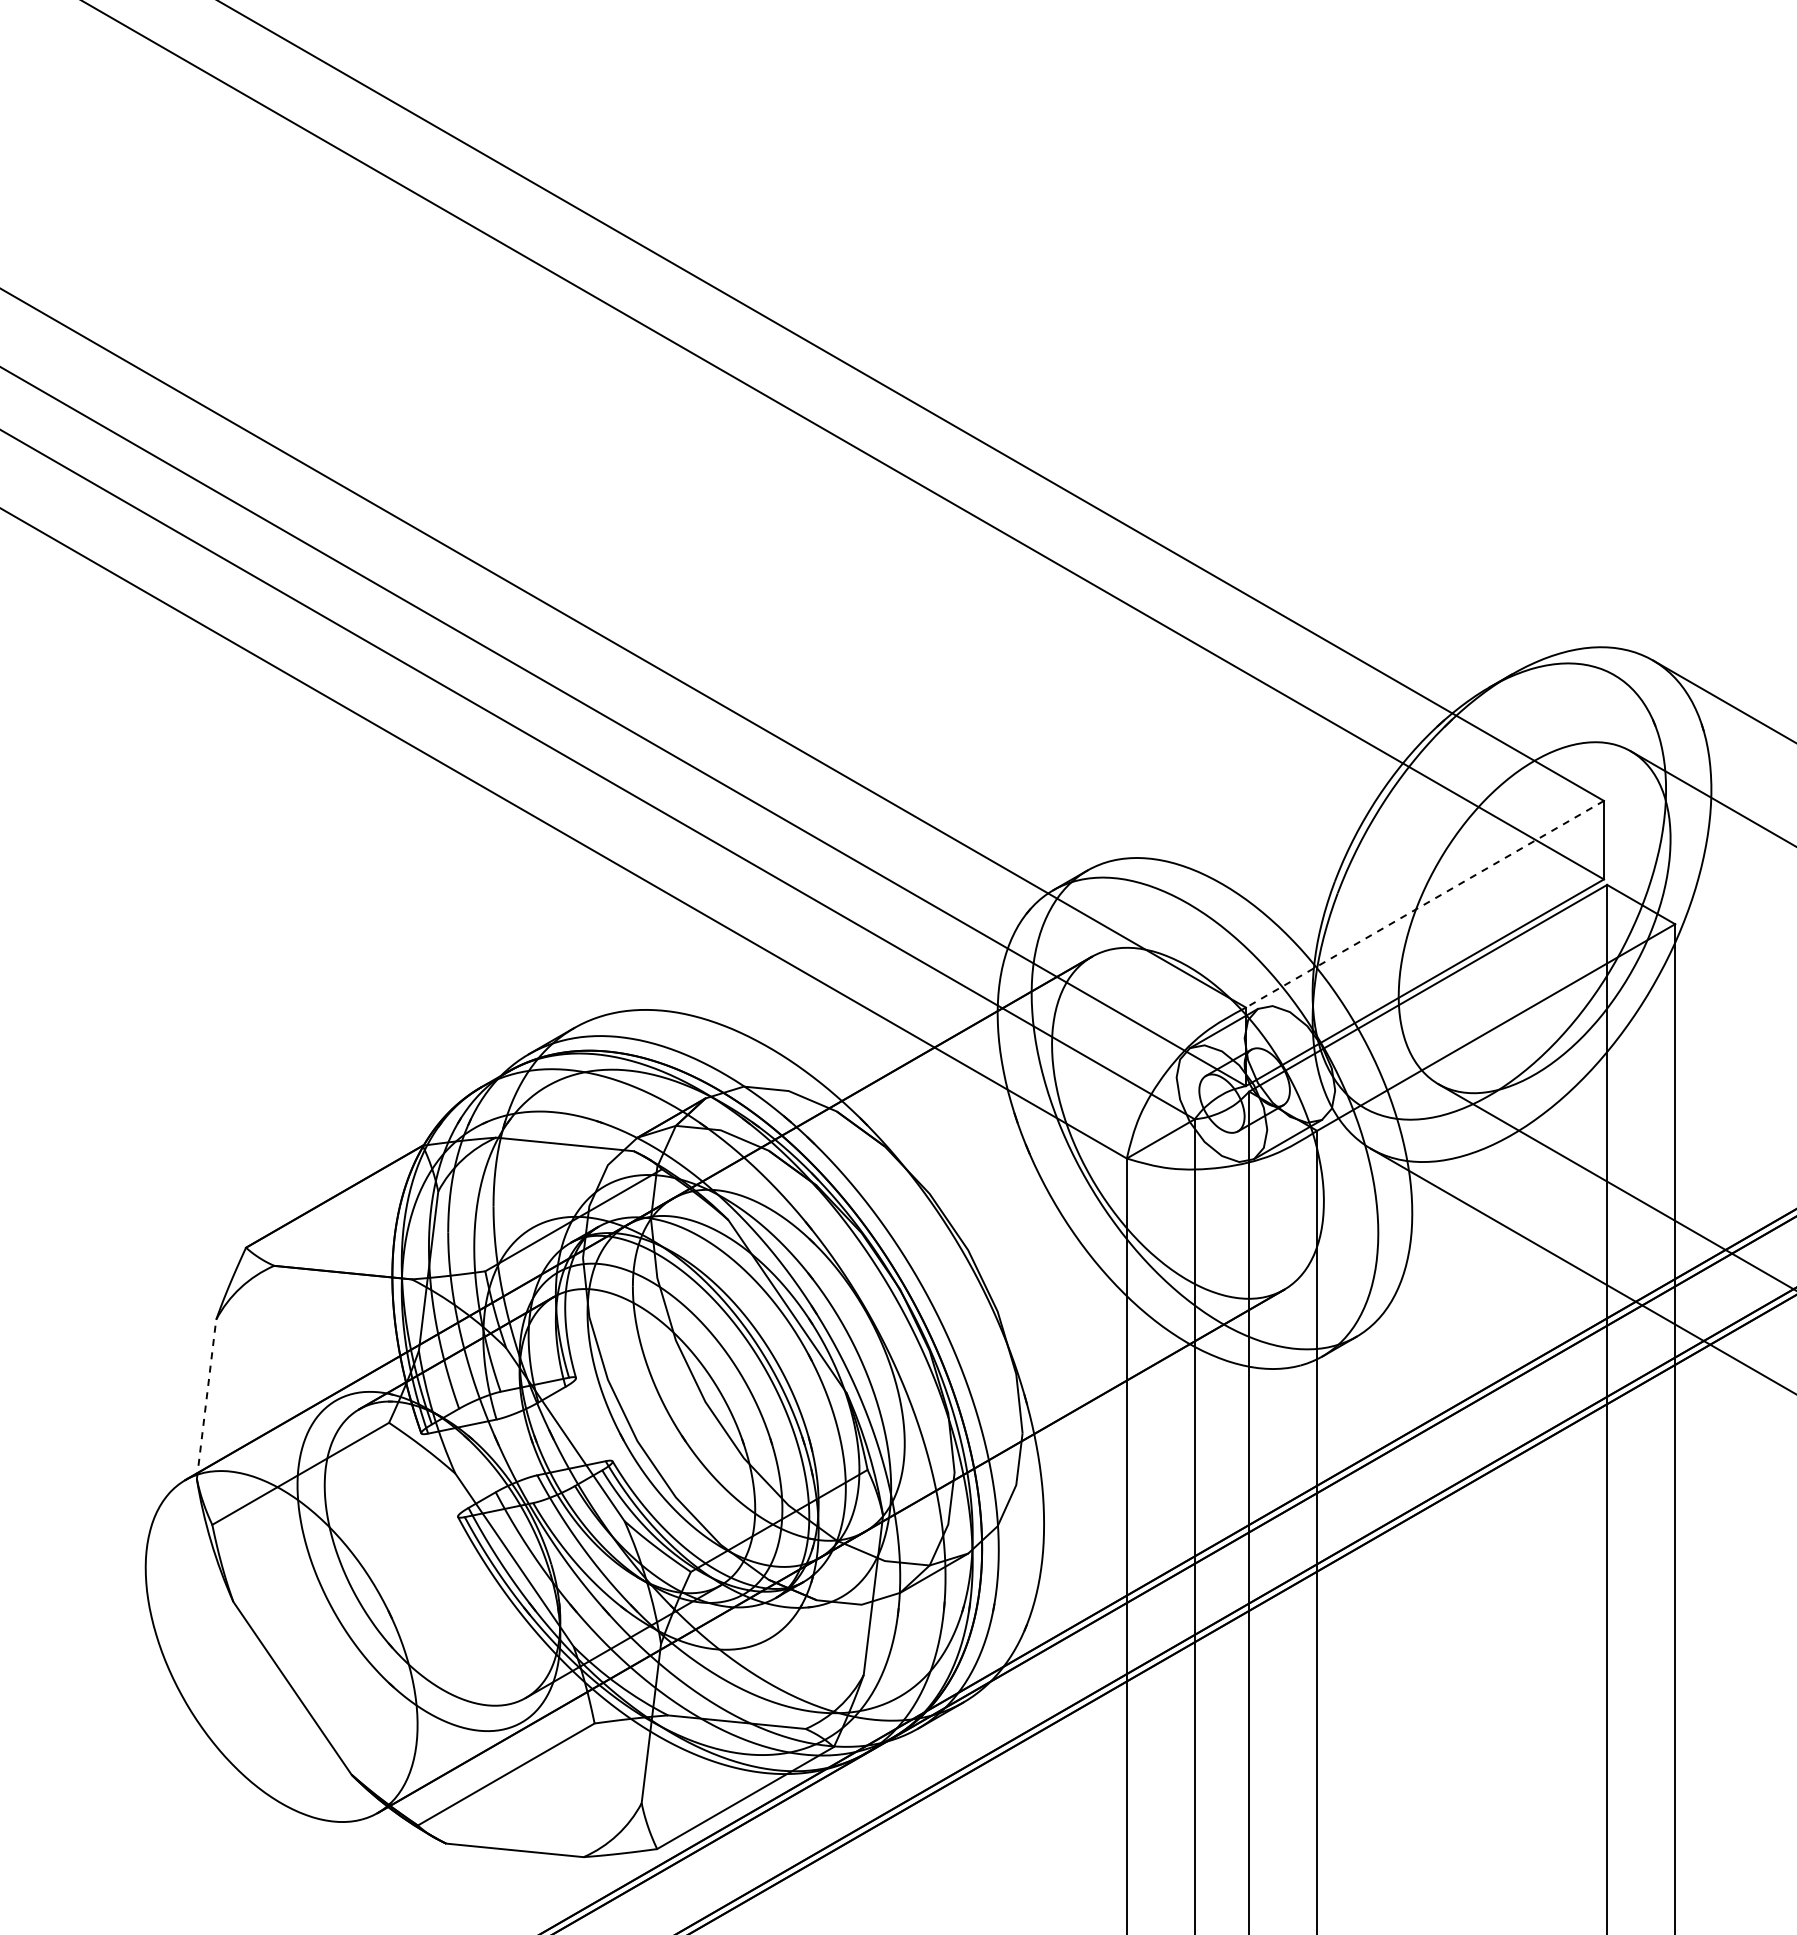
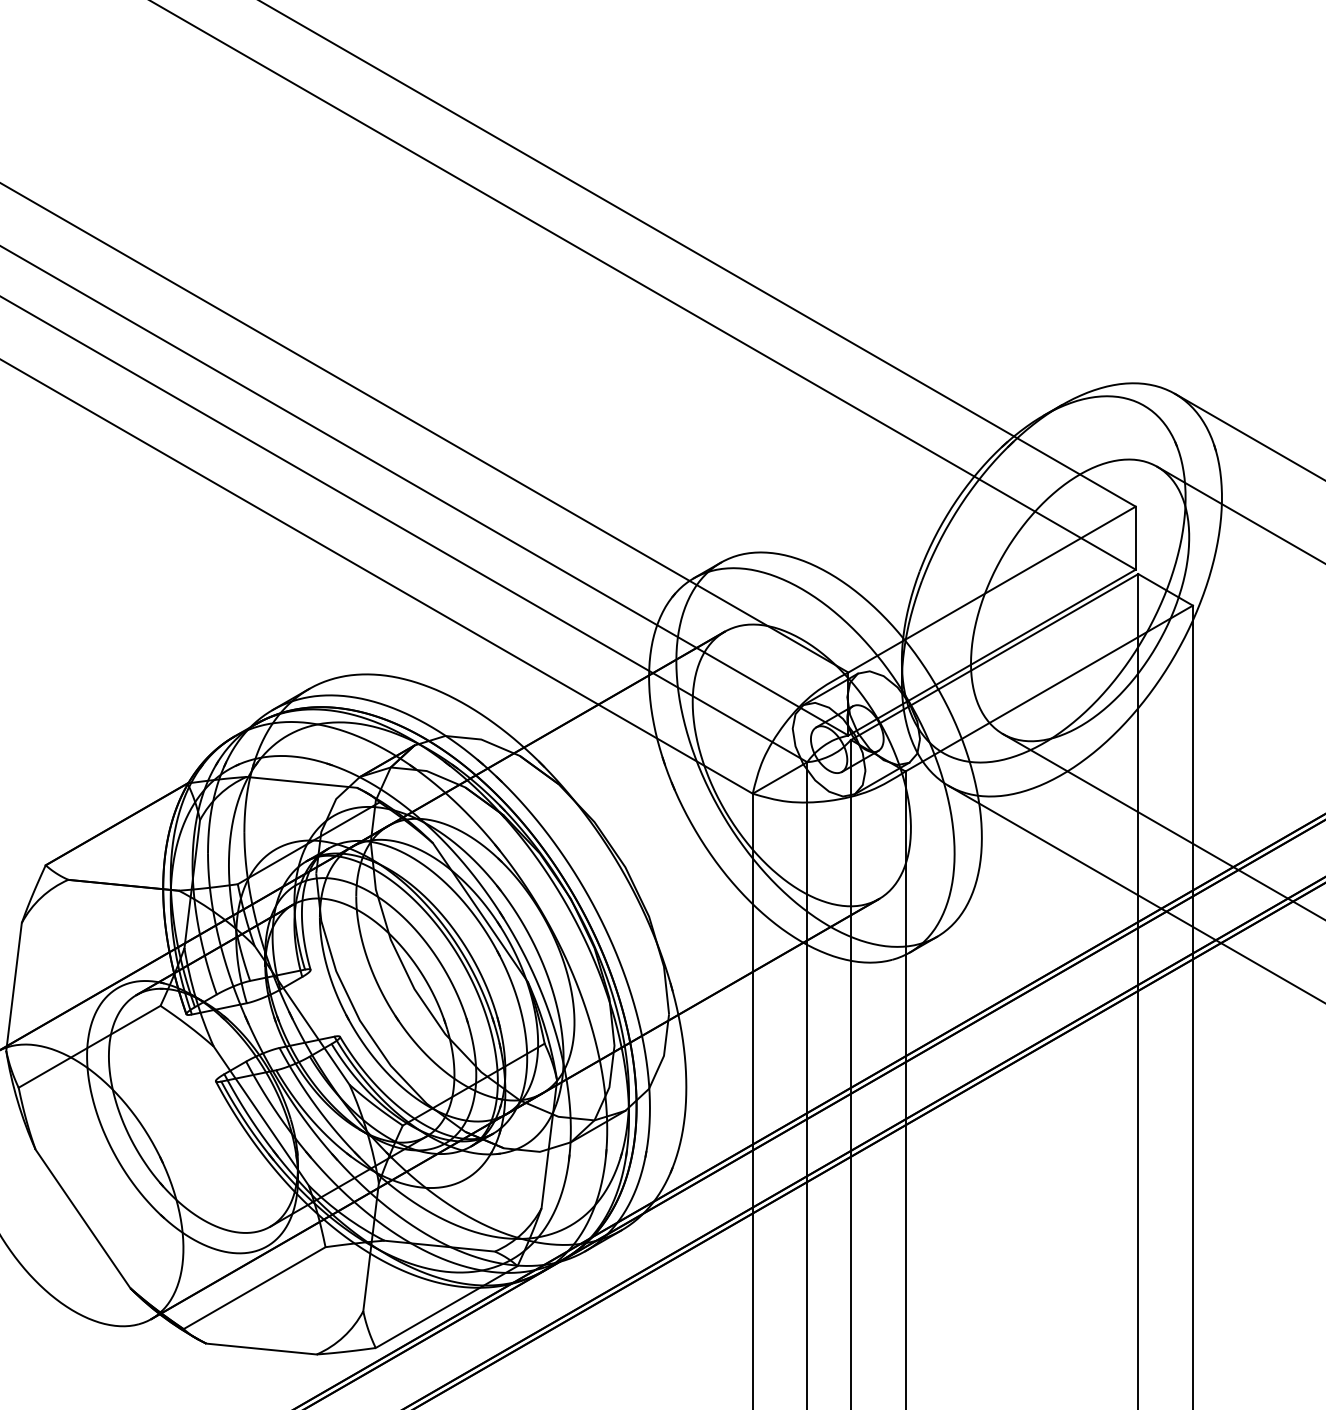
line: (1424, 904) -> (991, 589), dashed -> solid
line: (206, 1398) -> (14, 986), dashed -> solid

